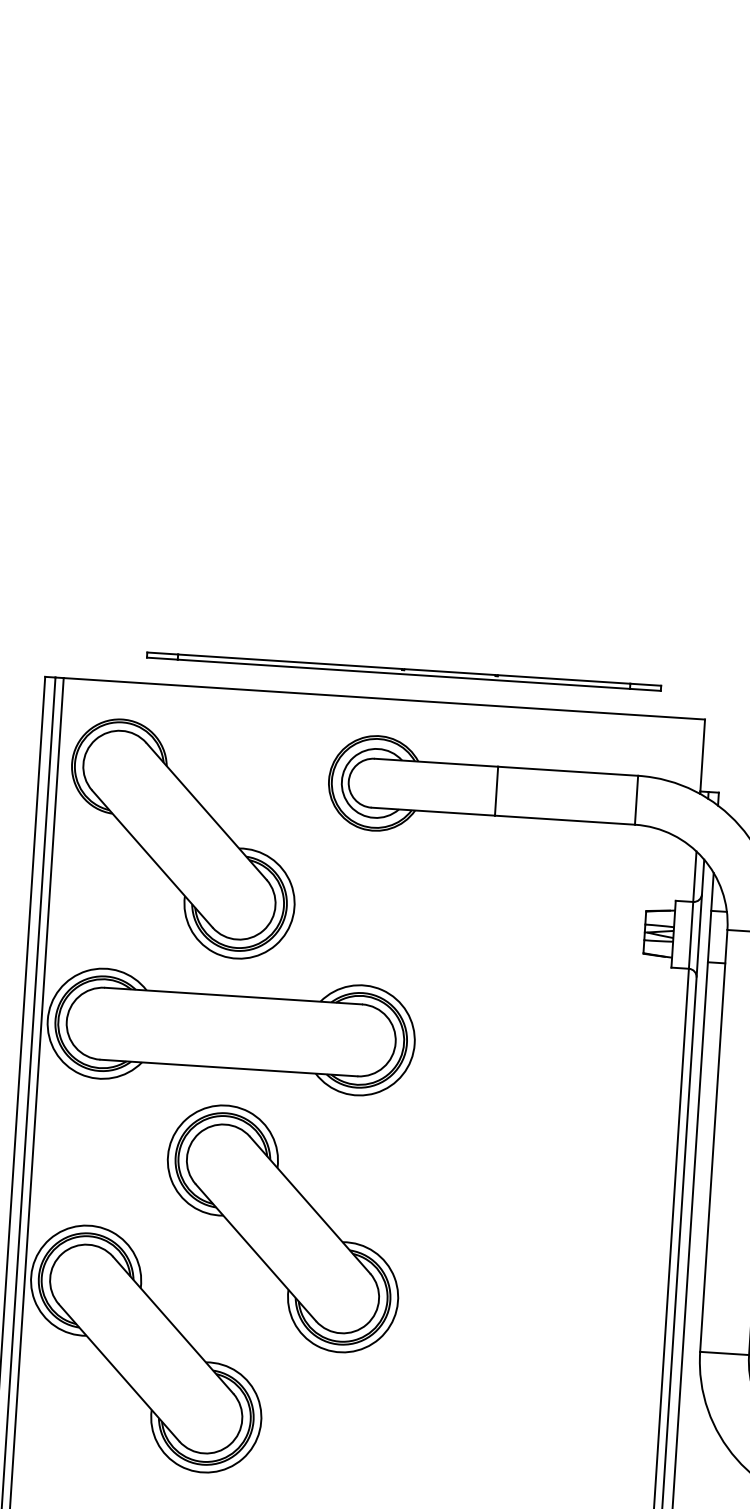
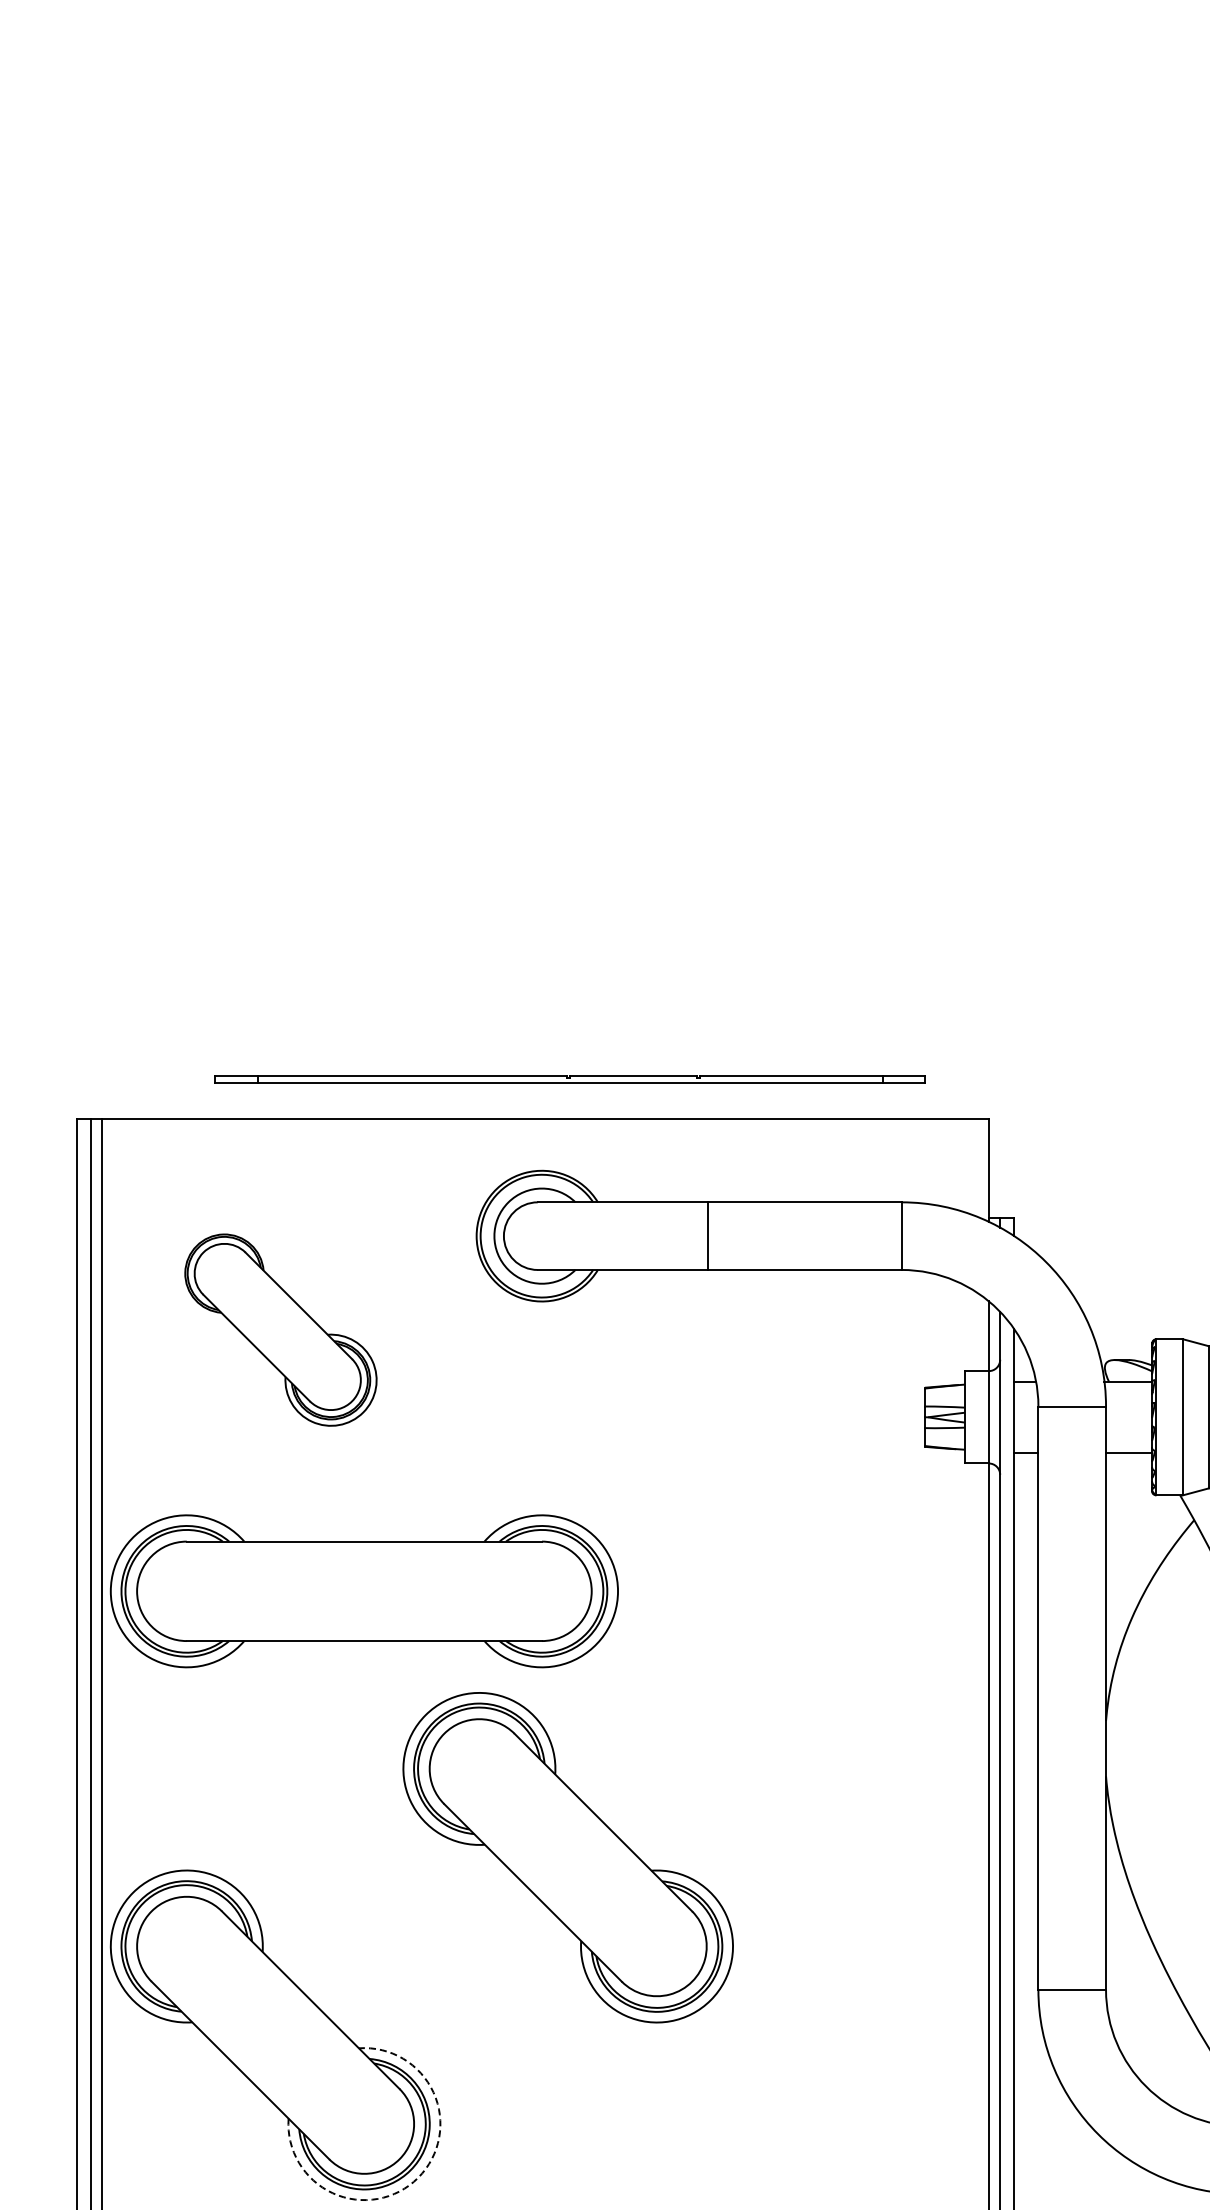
part: (182, 838) -> (280, 1329), size x0.6
part: (282, 1228) -> (567, 1857), moved
arc: (242, 1458) -> (418, 2177), solid -> dashed

